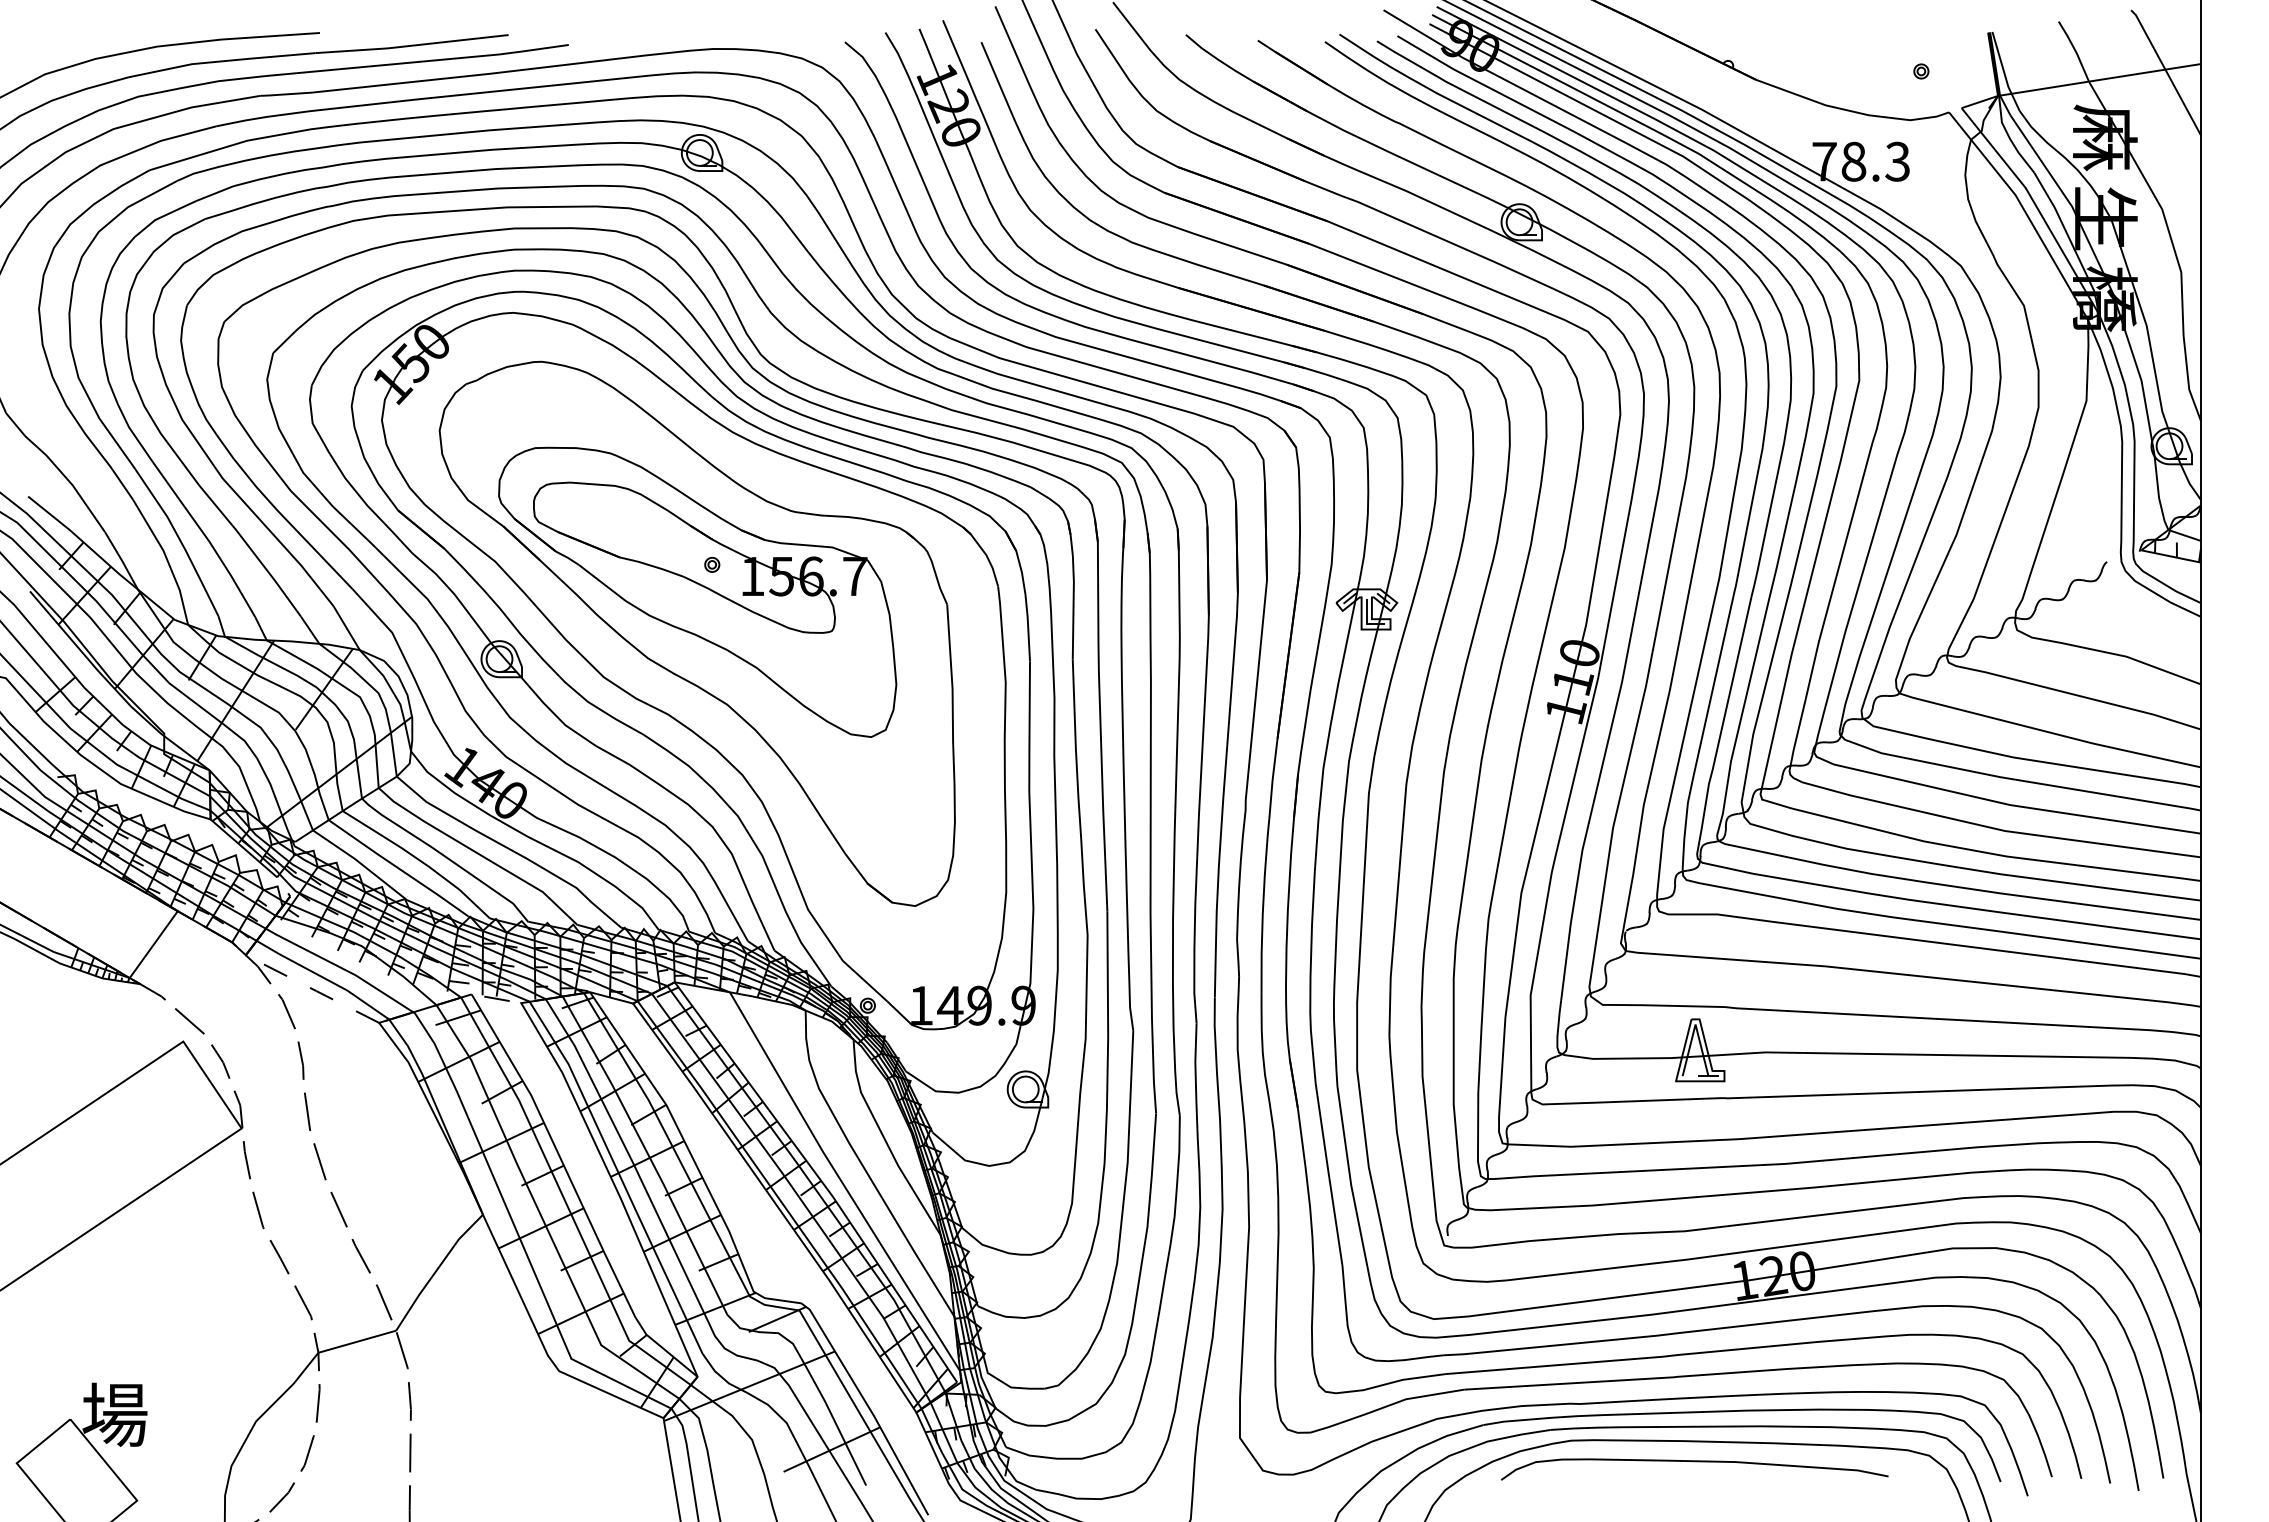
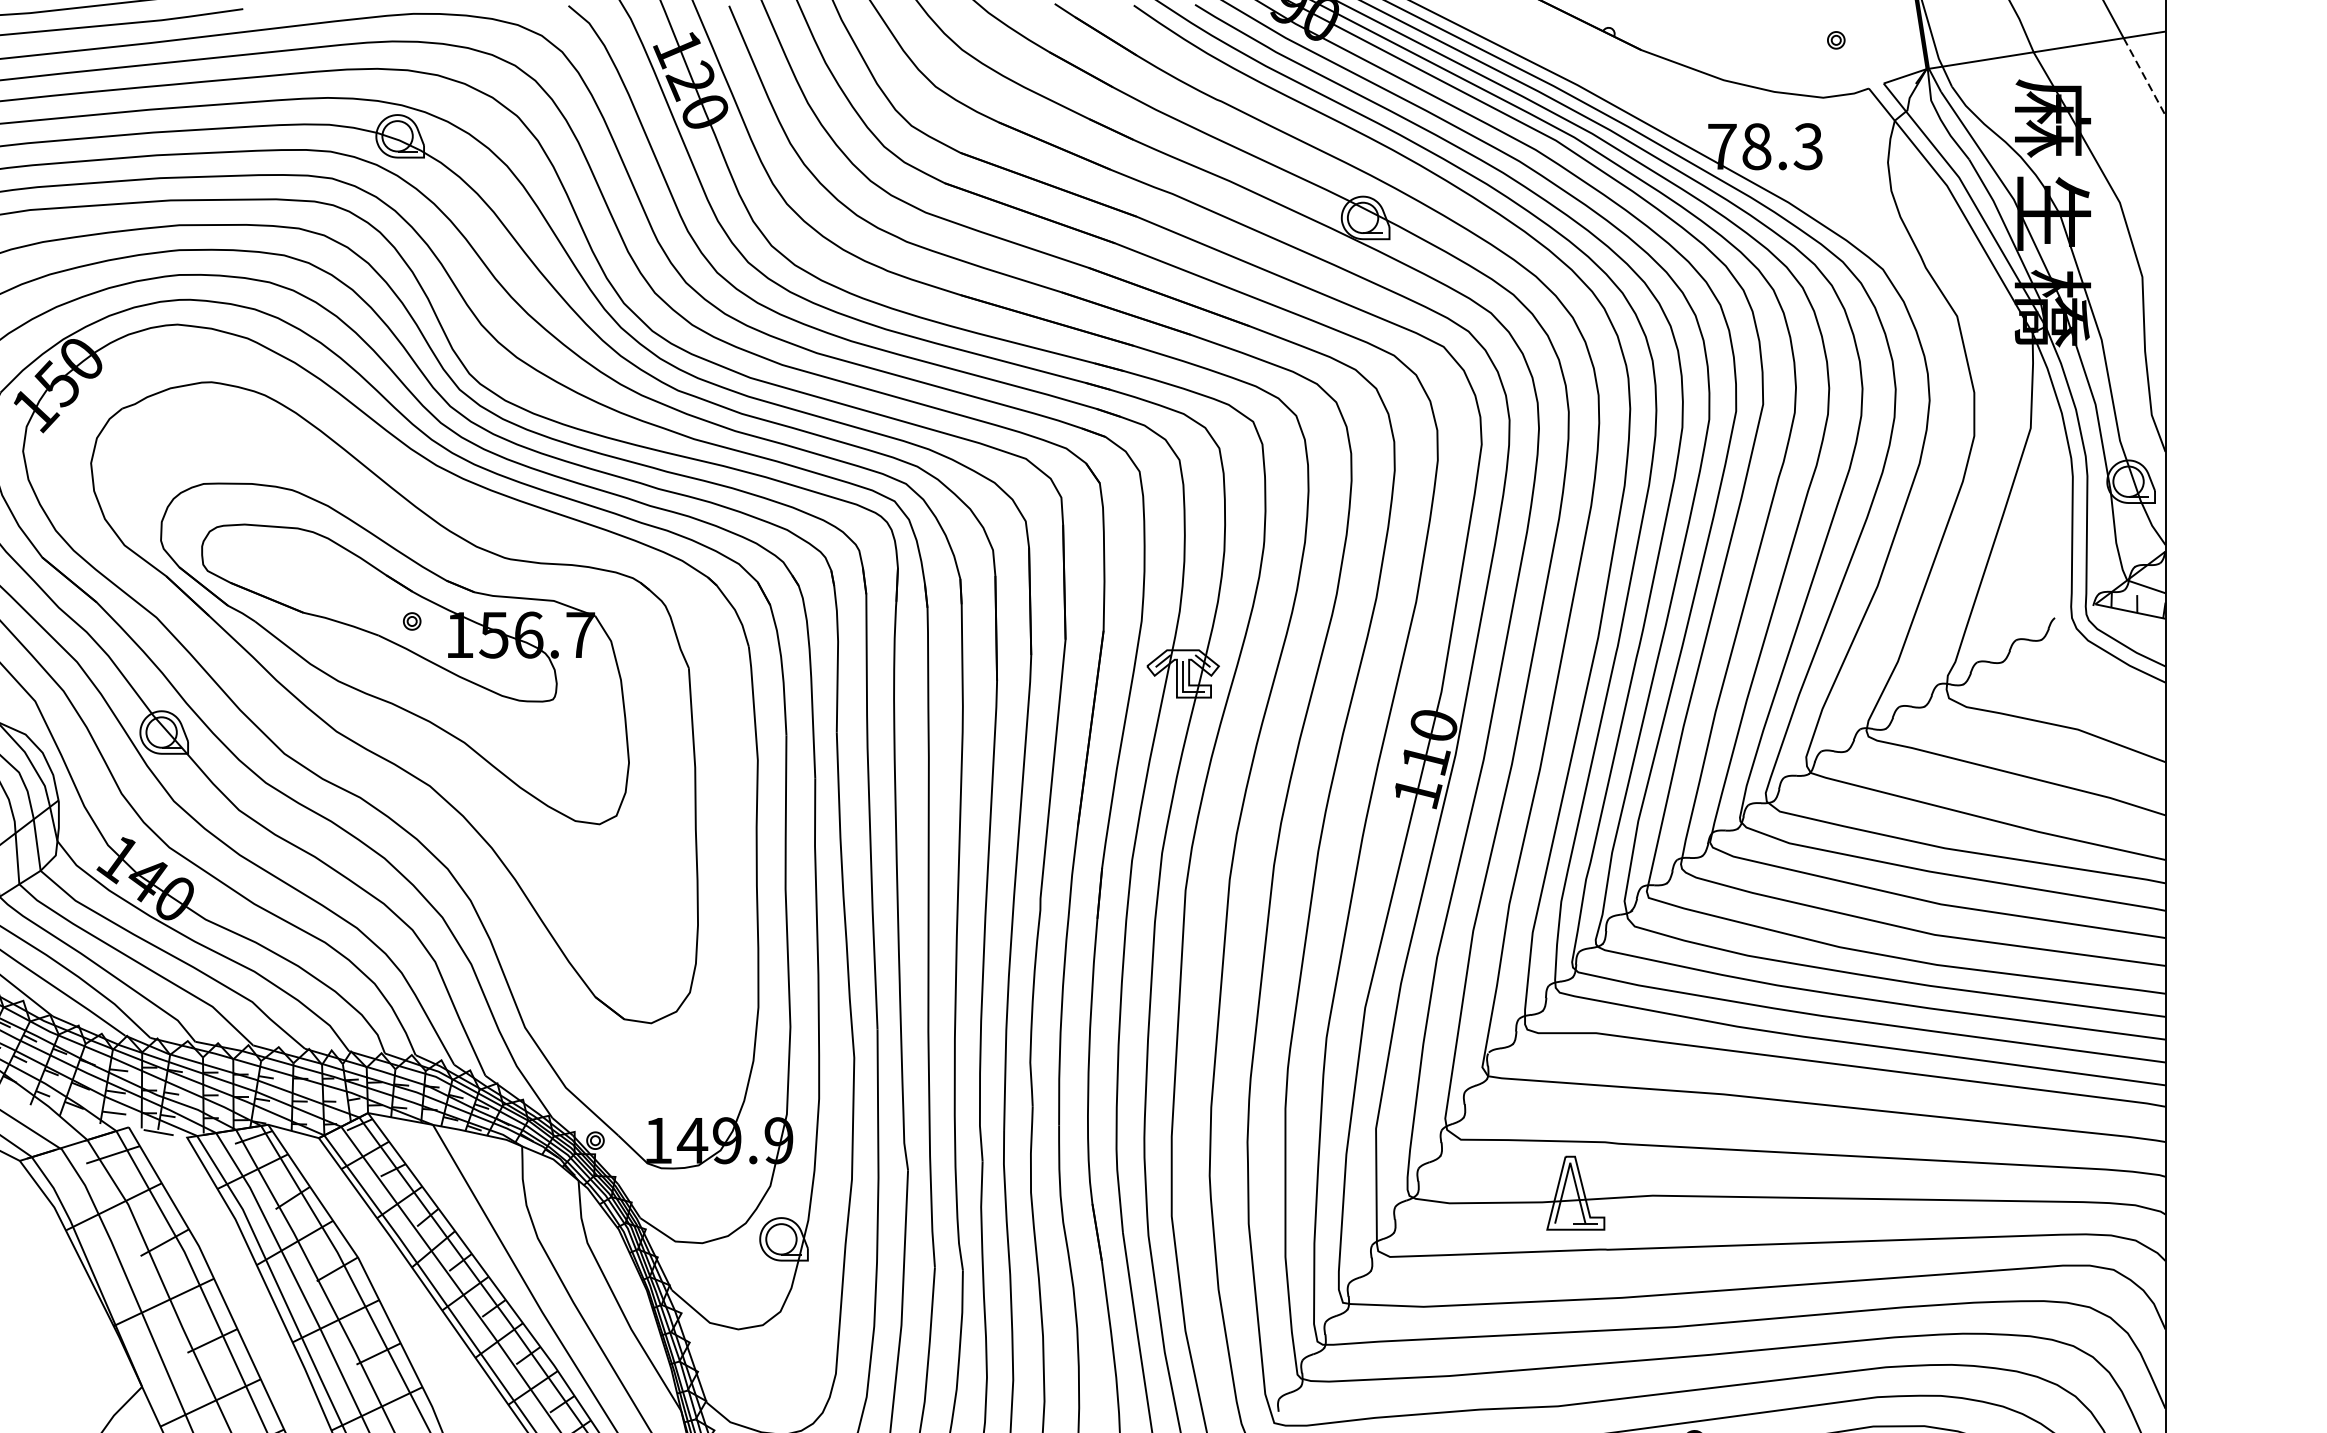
line: (2183, 102) -> (2145, 76), solid -> dashed

